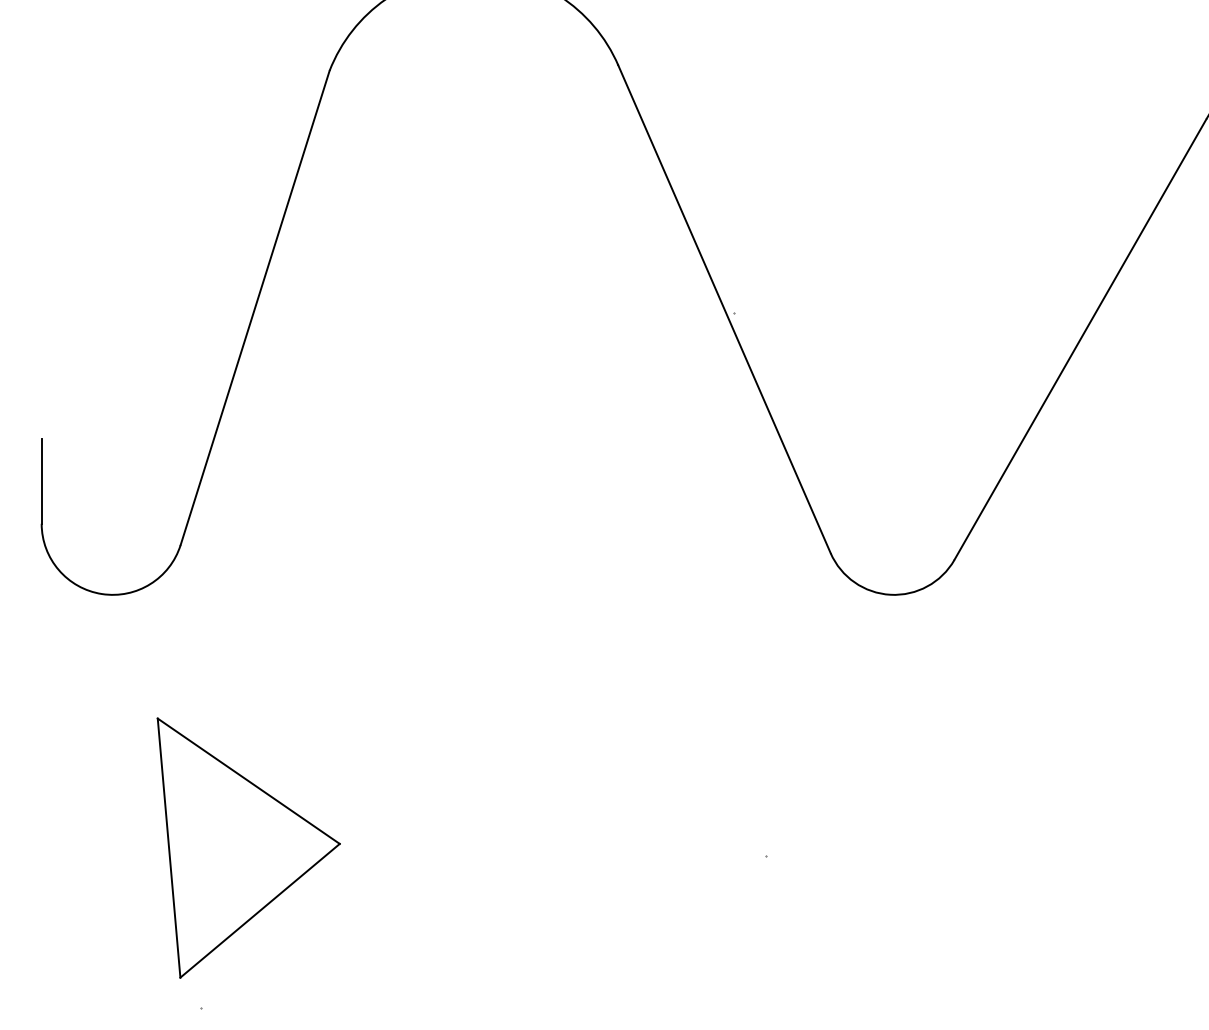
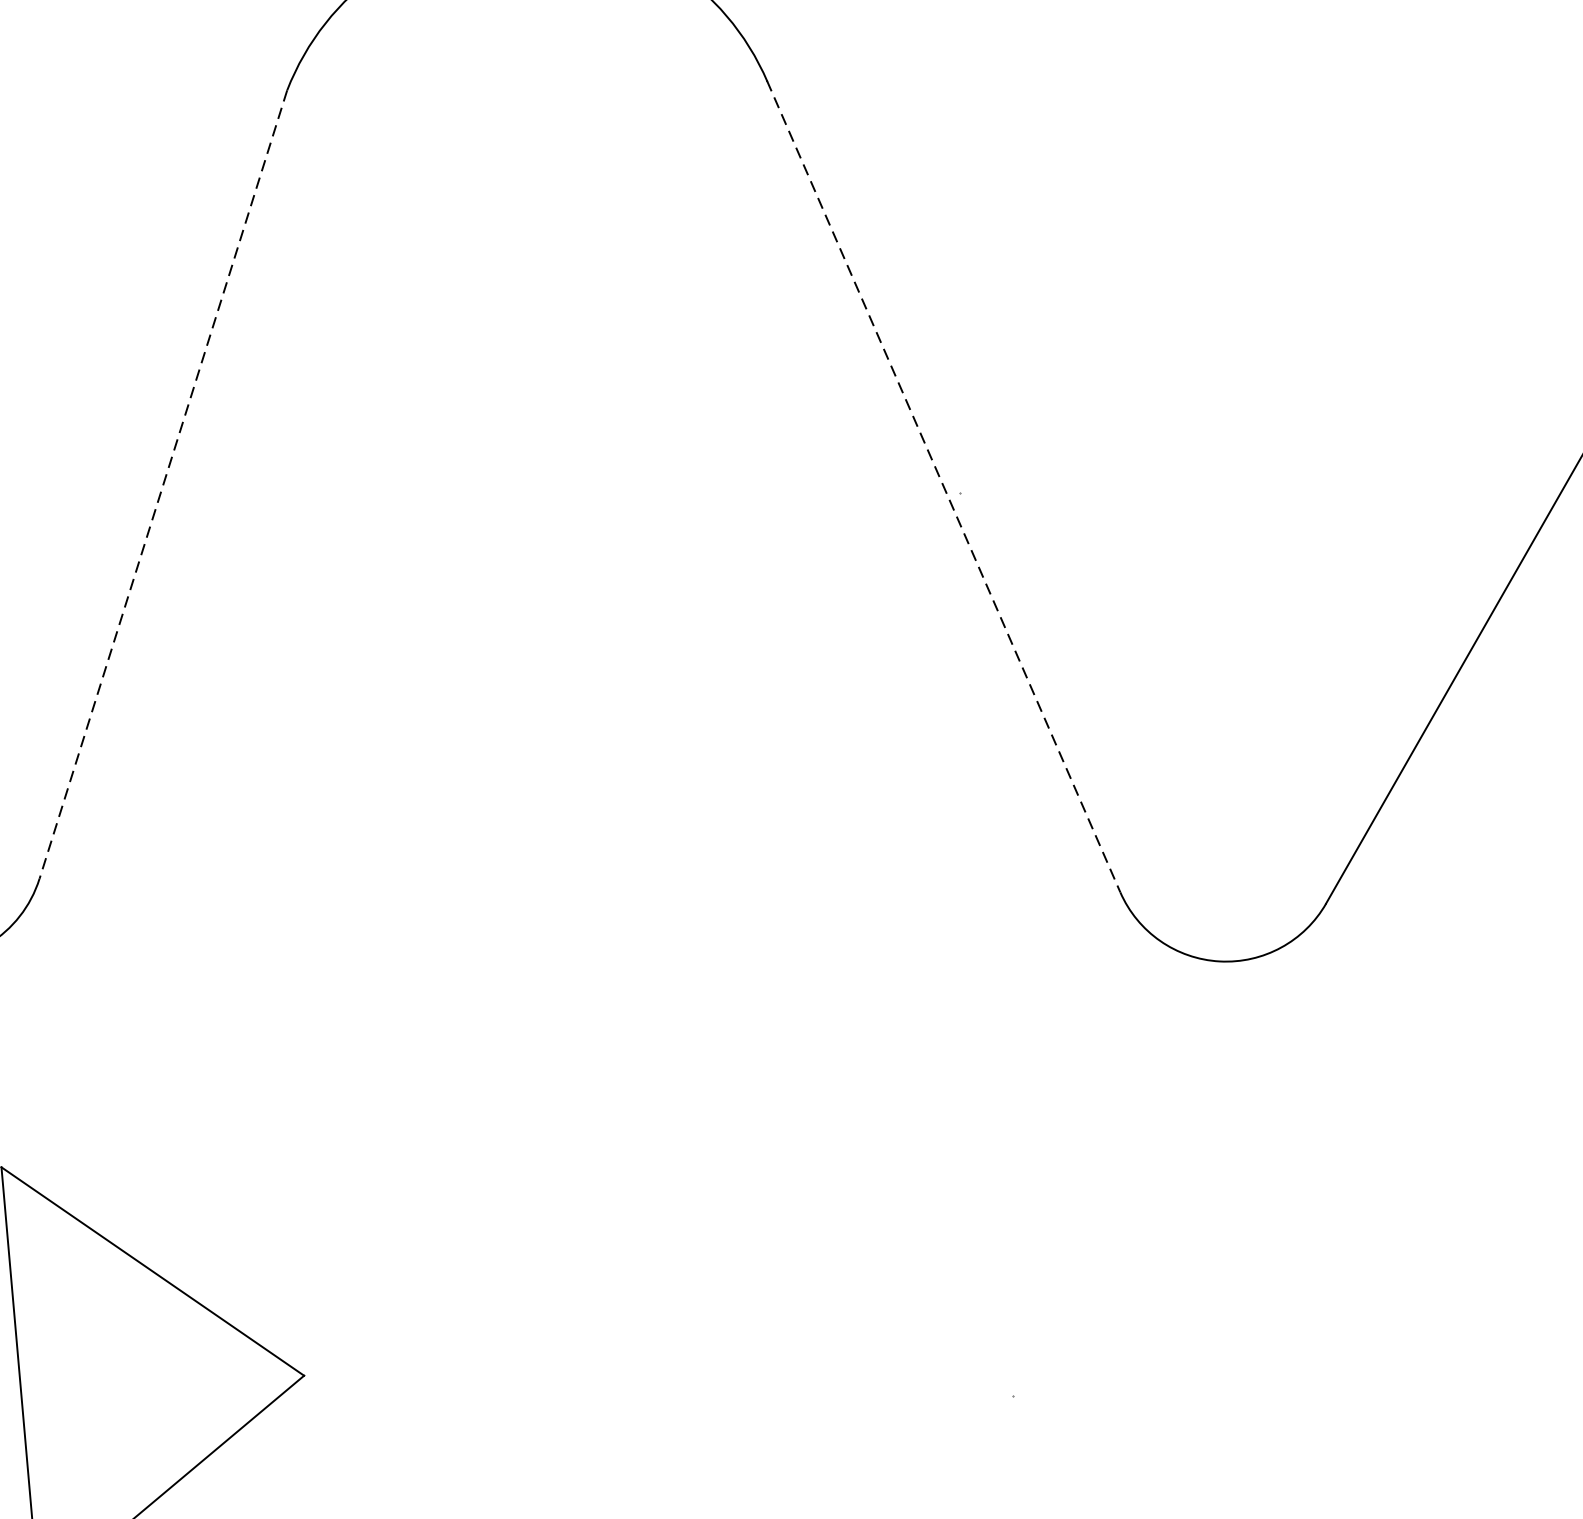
line: (255, 307) -> (163, 483), solid -> dashed
line: (724, 309) -> (943, 487), solid -> dashed

